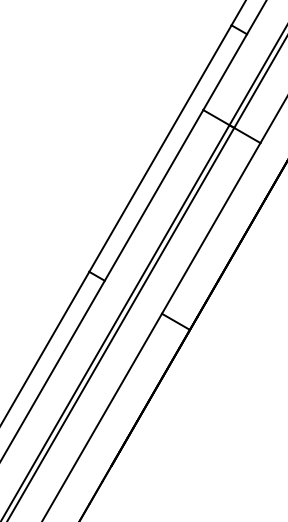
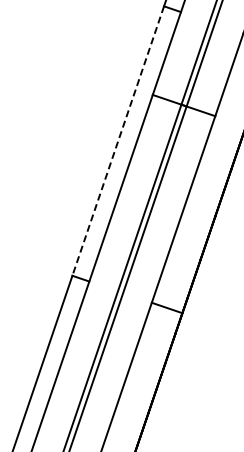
line: (160, 149) -> (118, 141), solid -> dashed

